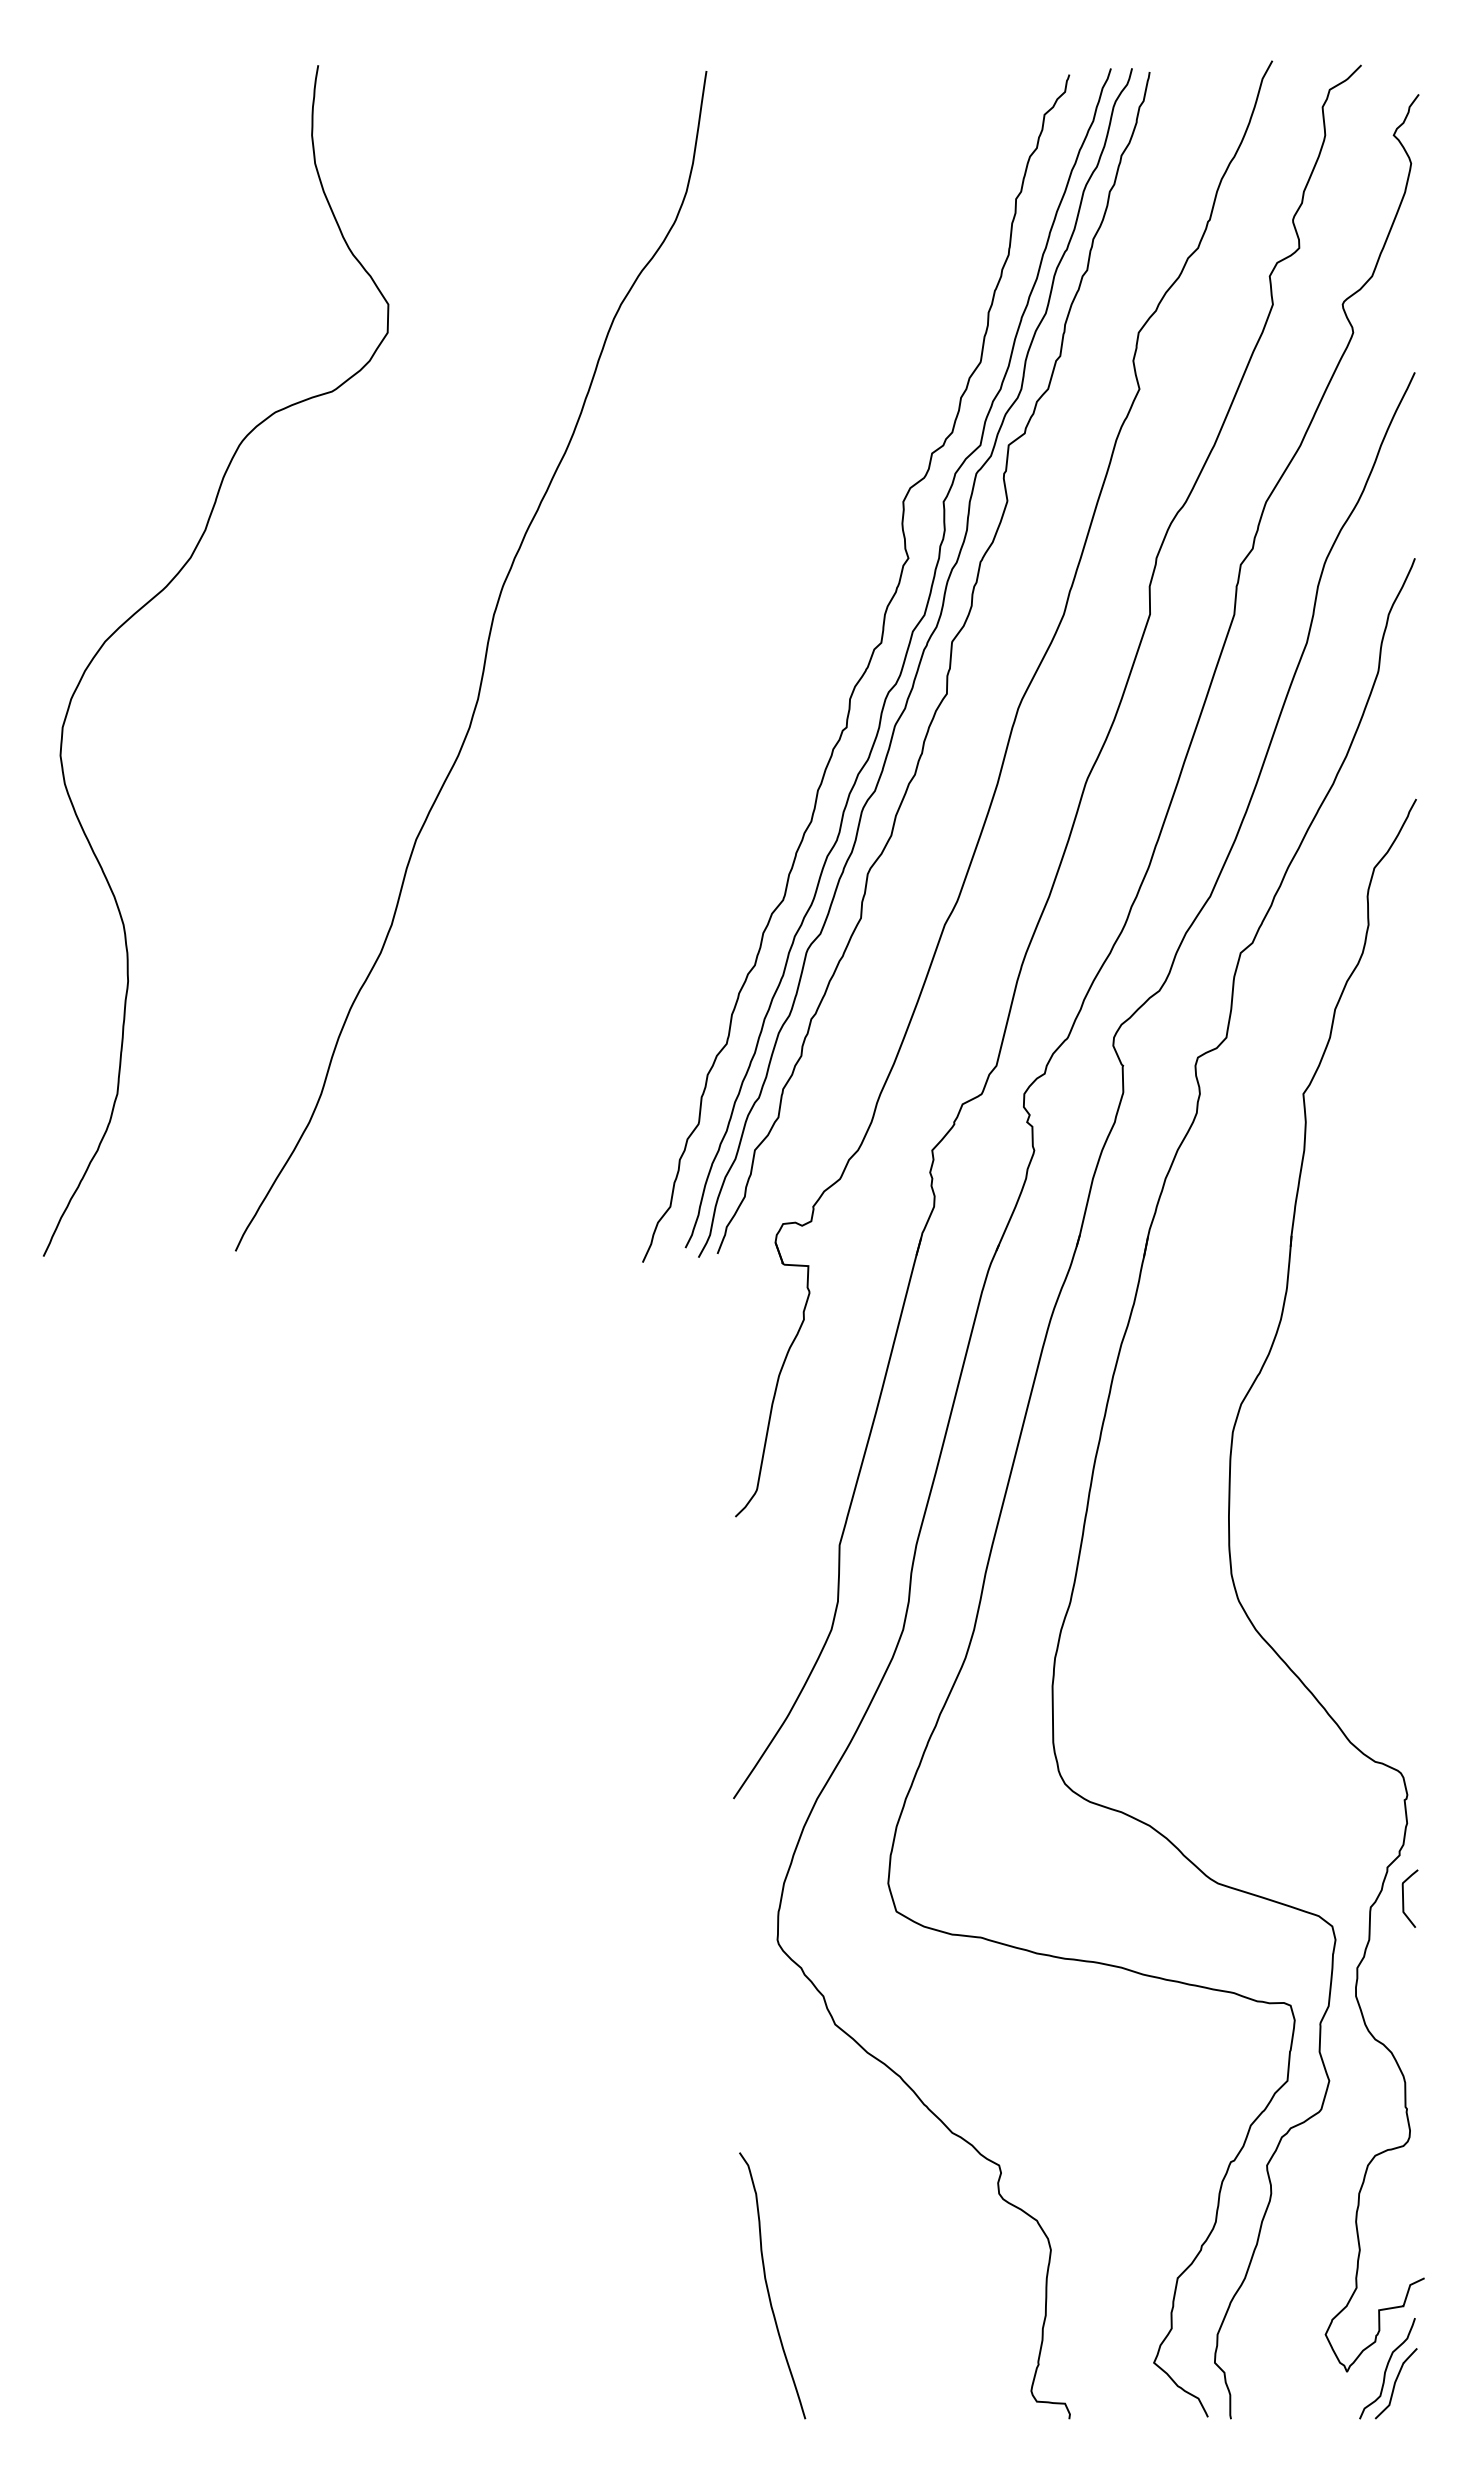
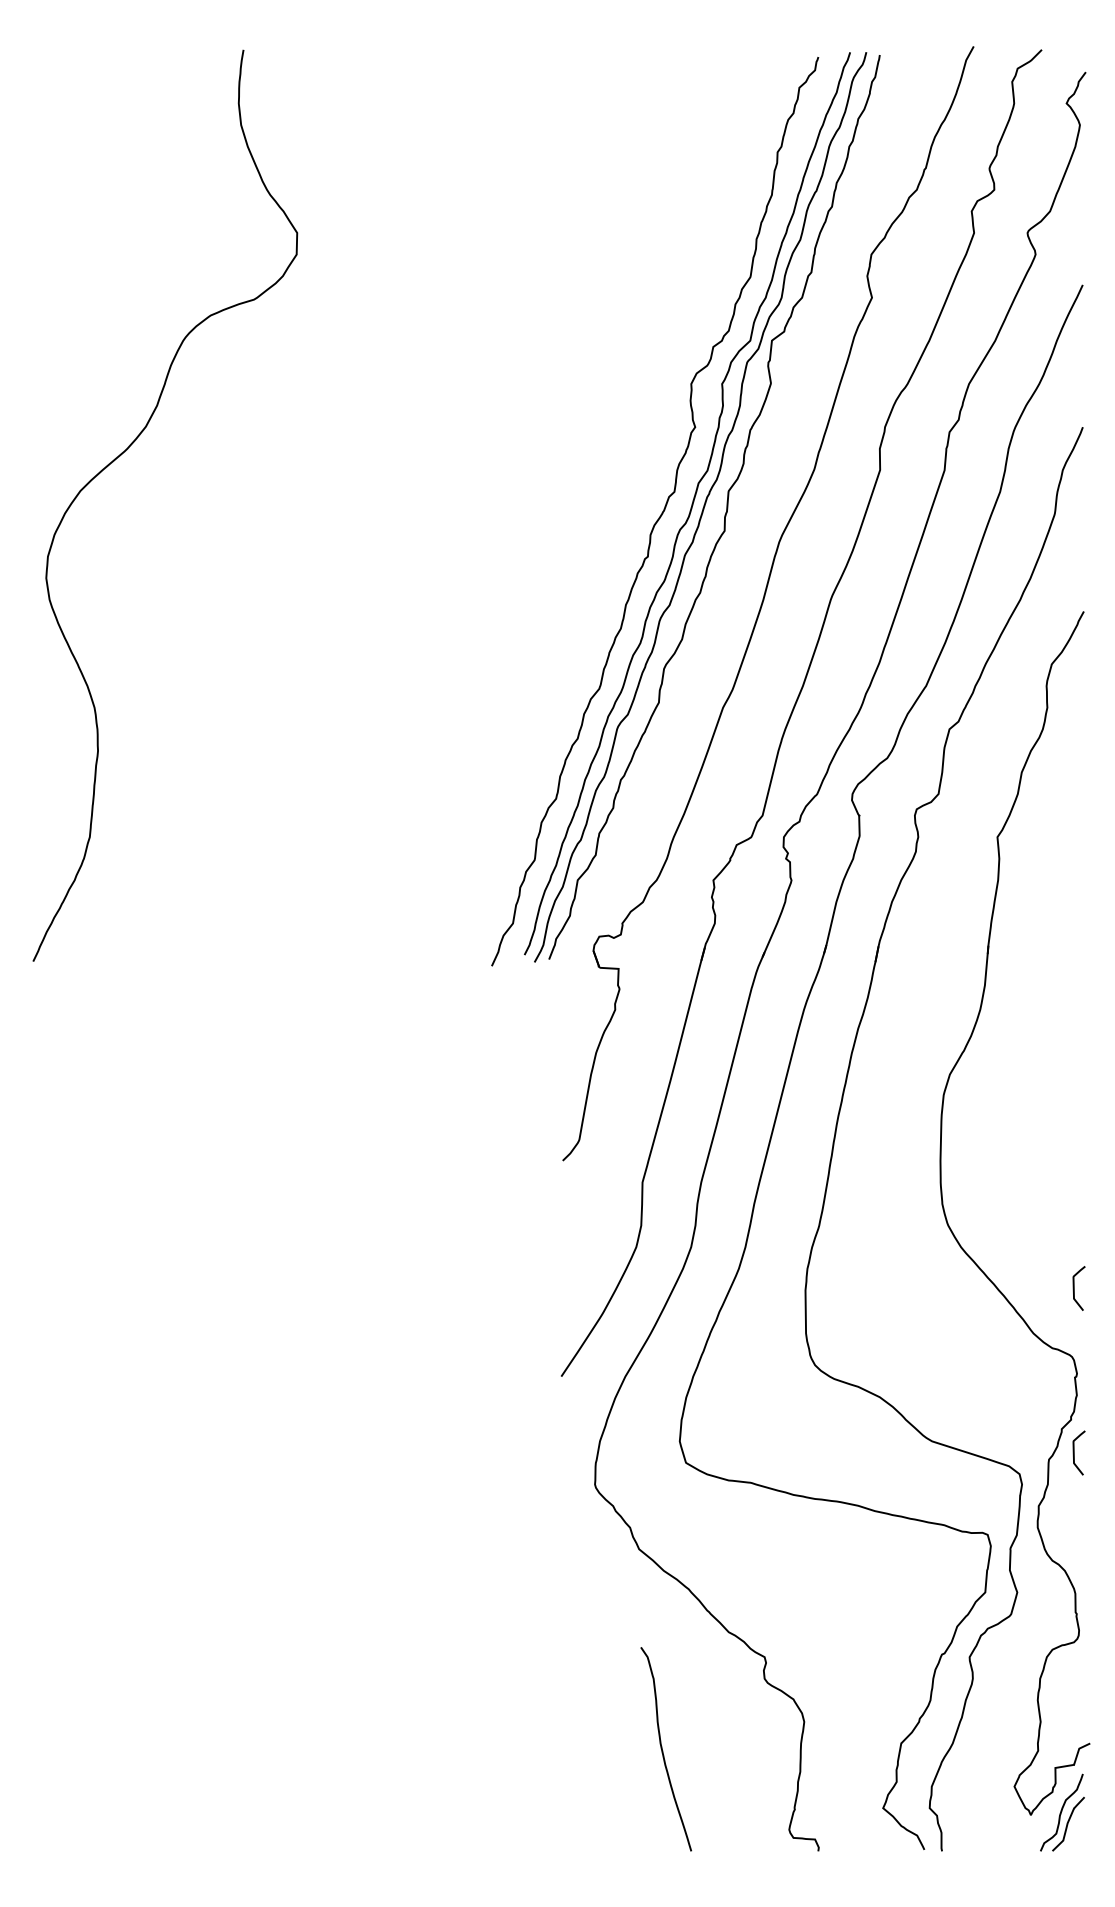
curve: (483, 663) -> (370, 507), removed
curve: (1403, 1683) -> (1074, 1288), added
curve: (768, 2287) -> (663, 1750), moved

